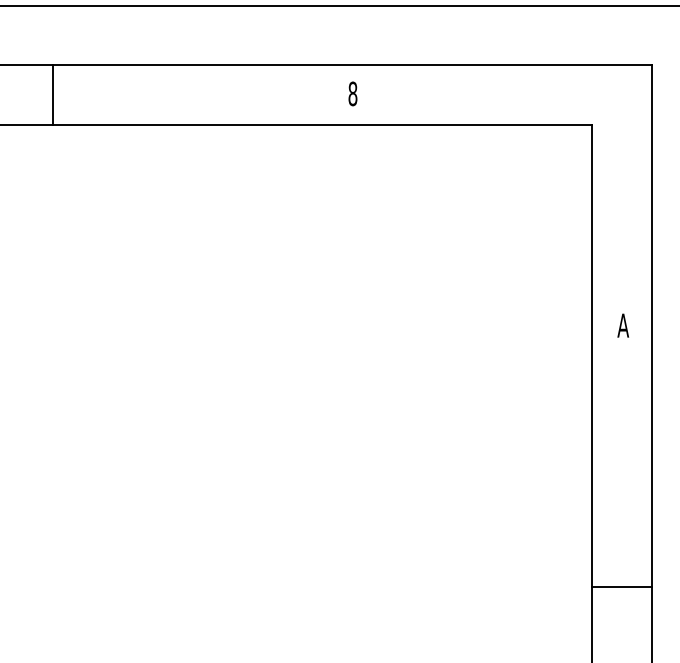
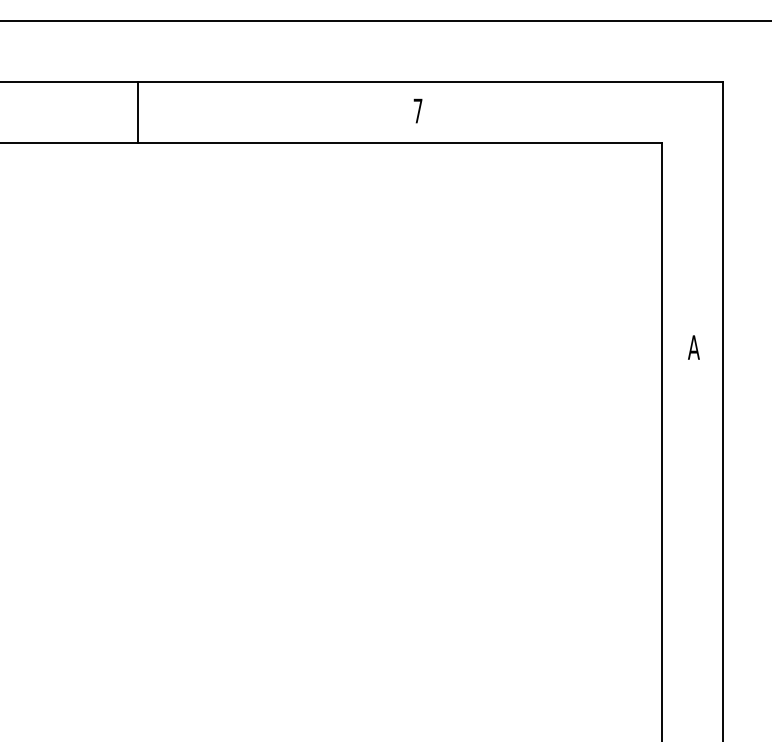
text: (352, 93) -> (417, 110), 8 -> 7
line: (53, 95) -> (138, 112), moved
line: (621, 586) -> (692, 613), removed

